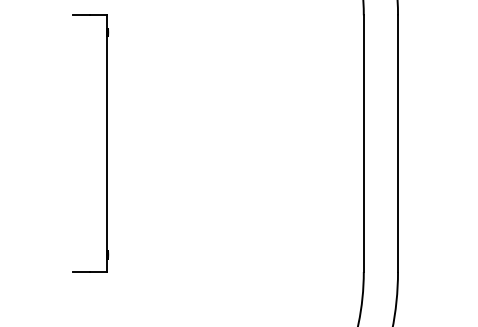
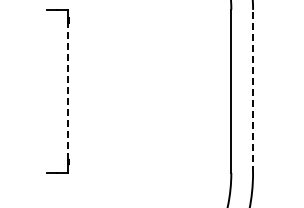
line: (107, 142) -> (68, 90), solid -> dashed
line: (398, 143) -> (253, 91), solid -> dashed

